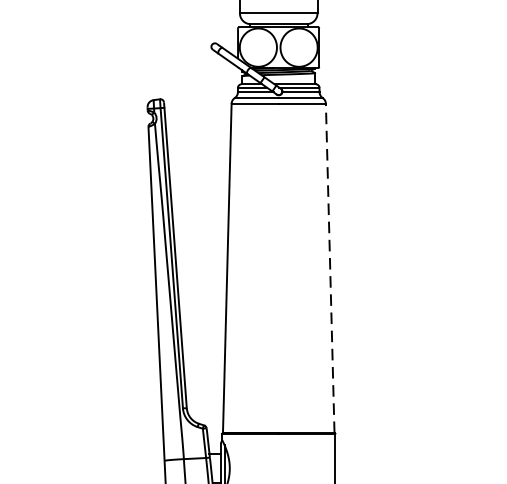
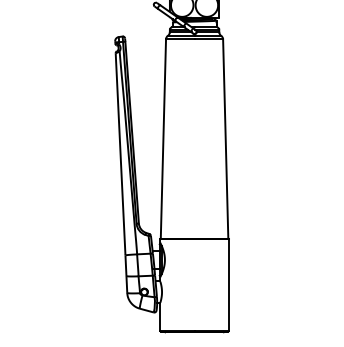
line: (329, 267) -> (225, 138), dashed -> solid

